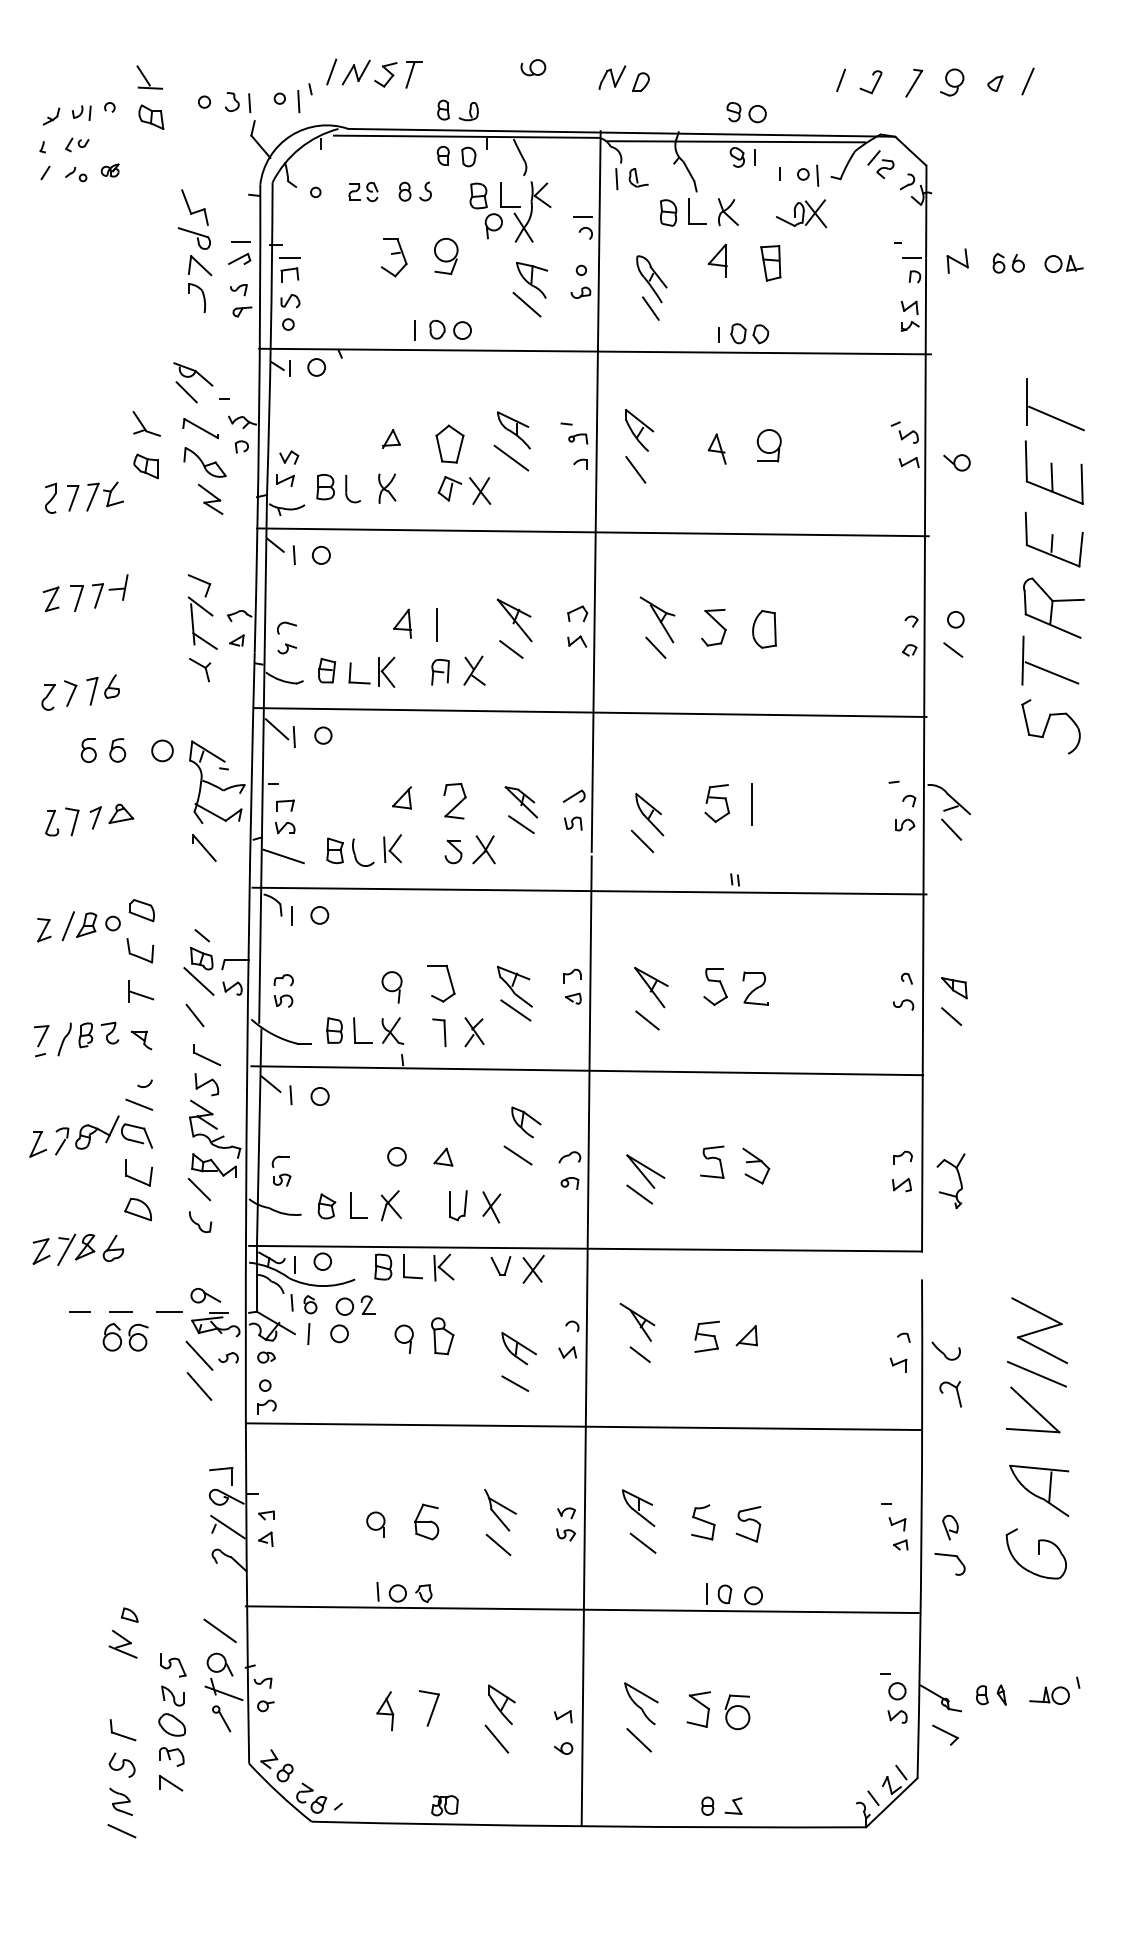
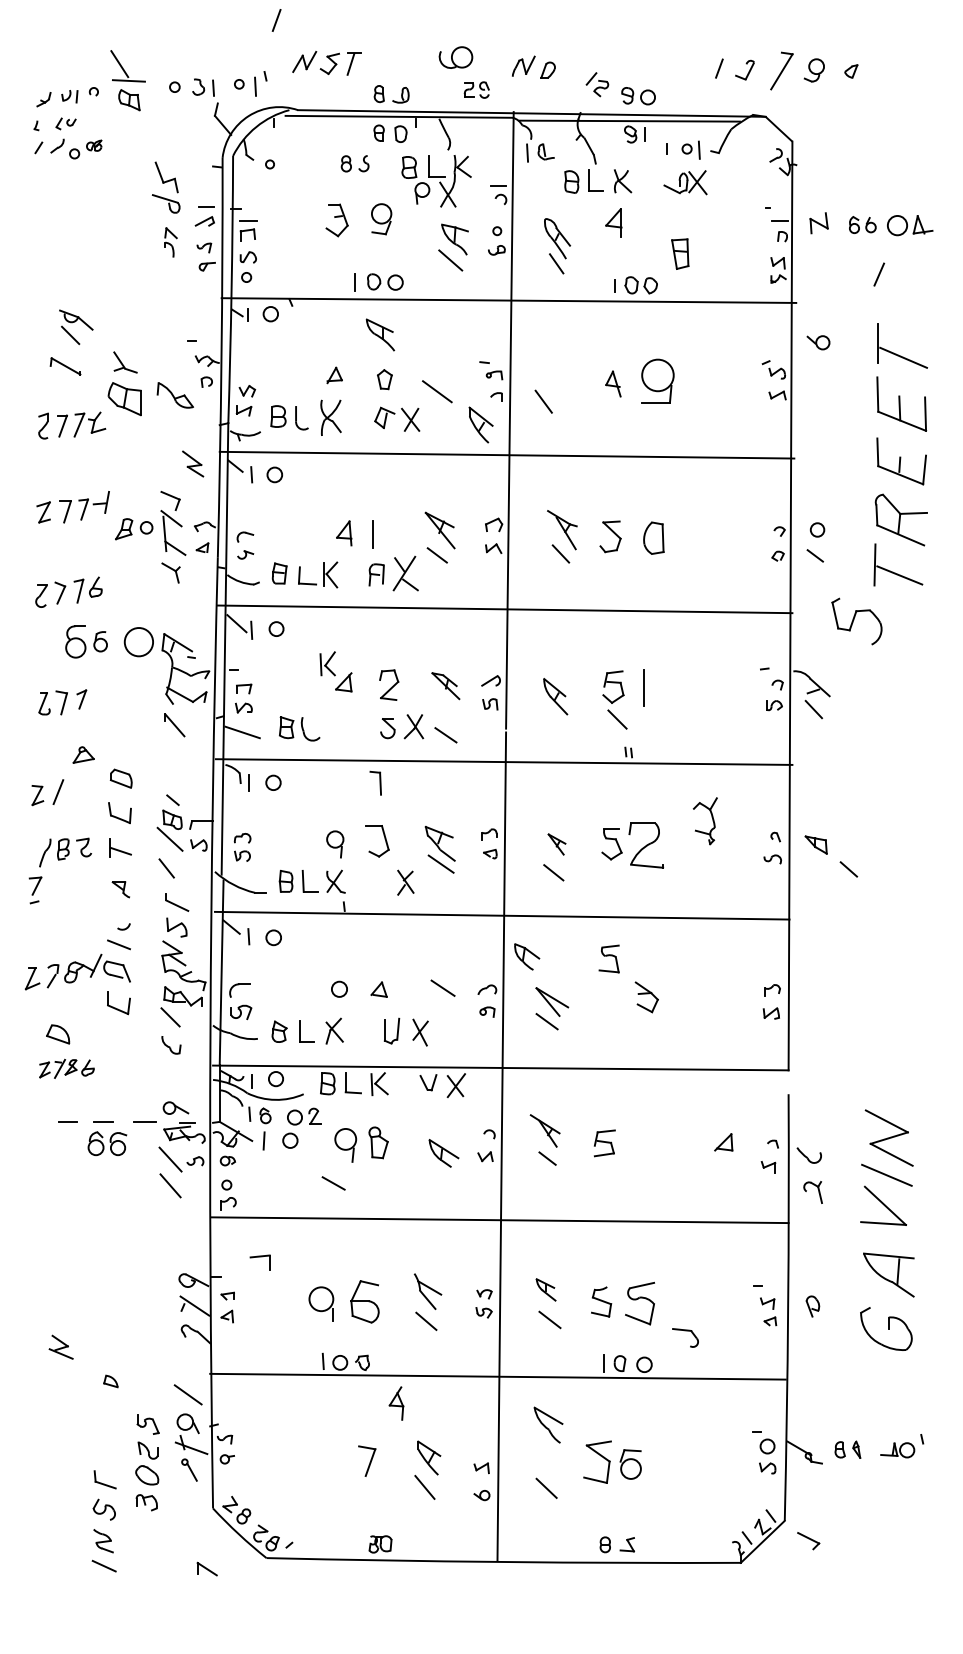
part: (533, 67) -> (456, 57), size x1.6
line: (331, 72) -> (276, 20), moved
part: (149, 76) -> (127, 65), size x1.6
line: (1028, 81) -> (879, 274), moved
part: (913, 82) -> (781, 70), size x1.6
part: (880, 164) -> (597, 84), moved
part: (75, 173) -> (64, 148), size x1.6
part: (363, 191) -> (476, 89), moved
part: (771, 262) -> (680, 253), moved
part: (1063, 263) -> (909, 225), size x1.4
part: (199, 283) -> (170, 242), size x0.6
part: (193, 381) -> (76, 326), moved
part: (200, 428) -> (65, 366), moved
part: (513, 429) -> (380, 334), moved
part: (638, 429) -> (480, 424), moved
part: (449, 443) -> (384, 379), size x0.6
part: (768, 444) -> (657, 380), size x1.6
part: (956, 462) -> (818, 342), moved
part: (145, 466) -> (124, 398), size x1.6
part: (387, 488) -> (331, 417), size x1.4
part: (211, 498) -> (193, 463), moved
part: (474, 670) -> (405, 573), size x1.4
part: (1050, 726) -> (856, 621), moved
part: (88, 750) -> (75, 641), size x1.6
circle: (161, 751) -> (138, 642), size x1.6
part: (121, 813) -> (83, 754), moved
line: (520, 824) -> (445, 735), moved
line: (642, 841) -> (617, 719), moved
part: (392, 848) -> (327, 663), moved
part: (98, 925) -> (134, 529), moved
part: (650, 987) -> (556, 844), size x0.6
part: (755, 988) -> (646, 845), size x1.6
line: (951, 1016) -> (848, 869), moved
part: (439, 1031) -> (375, 782), moved
part: (88, 1038) -> (65, 852), moved
part: (526, 1121) -> (527, 956), moved
part: (711, 1161) -> (608, 958), moved
part: (281, 1171) -> (240, 1001), size x1.4
part: (959, 1181) -> (712, 821), moved
part: (138, 1209) -> (58, 1034), moved
part: (77, 1249) -> (66, 1068), size x0.7
part: (746, 1335) -> (723, 1142), moved
part: (404, 1339) -> (345, 1145), size x1.4
line: (515, 1383) -> (333, 1183), moved
part: (220, 1476) -> (259, 1262), moved
part: (637, 1507) -> (545, 1289), size x0.7
part: (426, 1521) -> (364, 1301), size x1.4
part: (375, 1524) -> (321, 1303), size x1.6
part: (748, 1524) -> (640, 1303), size x1.4
part: (949, 1563) -> (685, 1337), moved
part: (122, 1643) -> (60, 1346), moved
part: (641, 1702) -> (548, 1424), moved
part: (698, 1708) -> (597, 1461), size x1.4
part: (385, 1711) -> (396, 1403), moved
part: (945, 1735) -> (808, 1541), moved
part: (170, 1782) -> (206, 1568), moved

